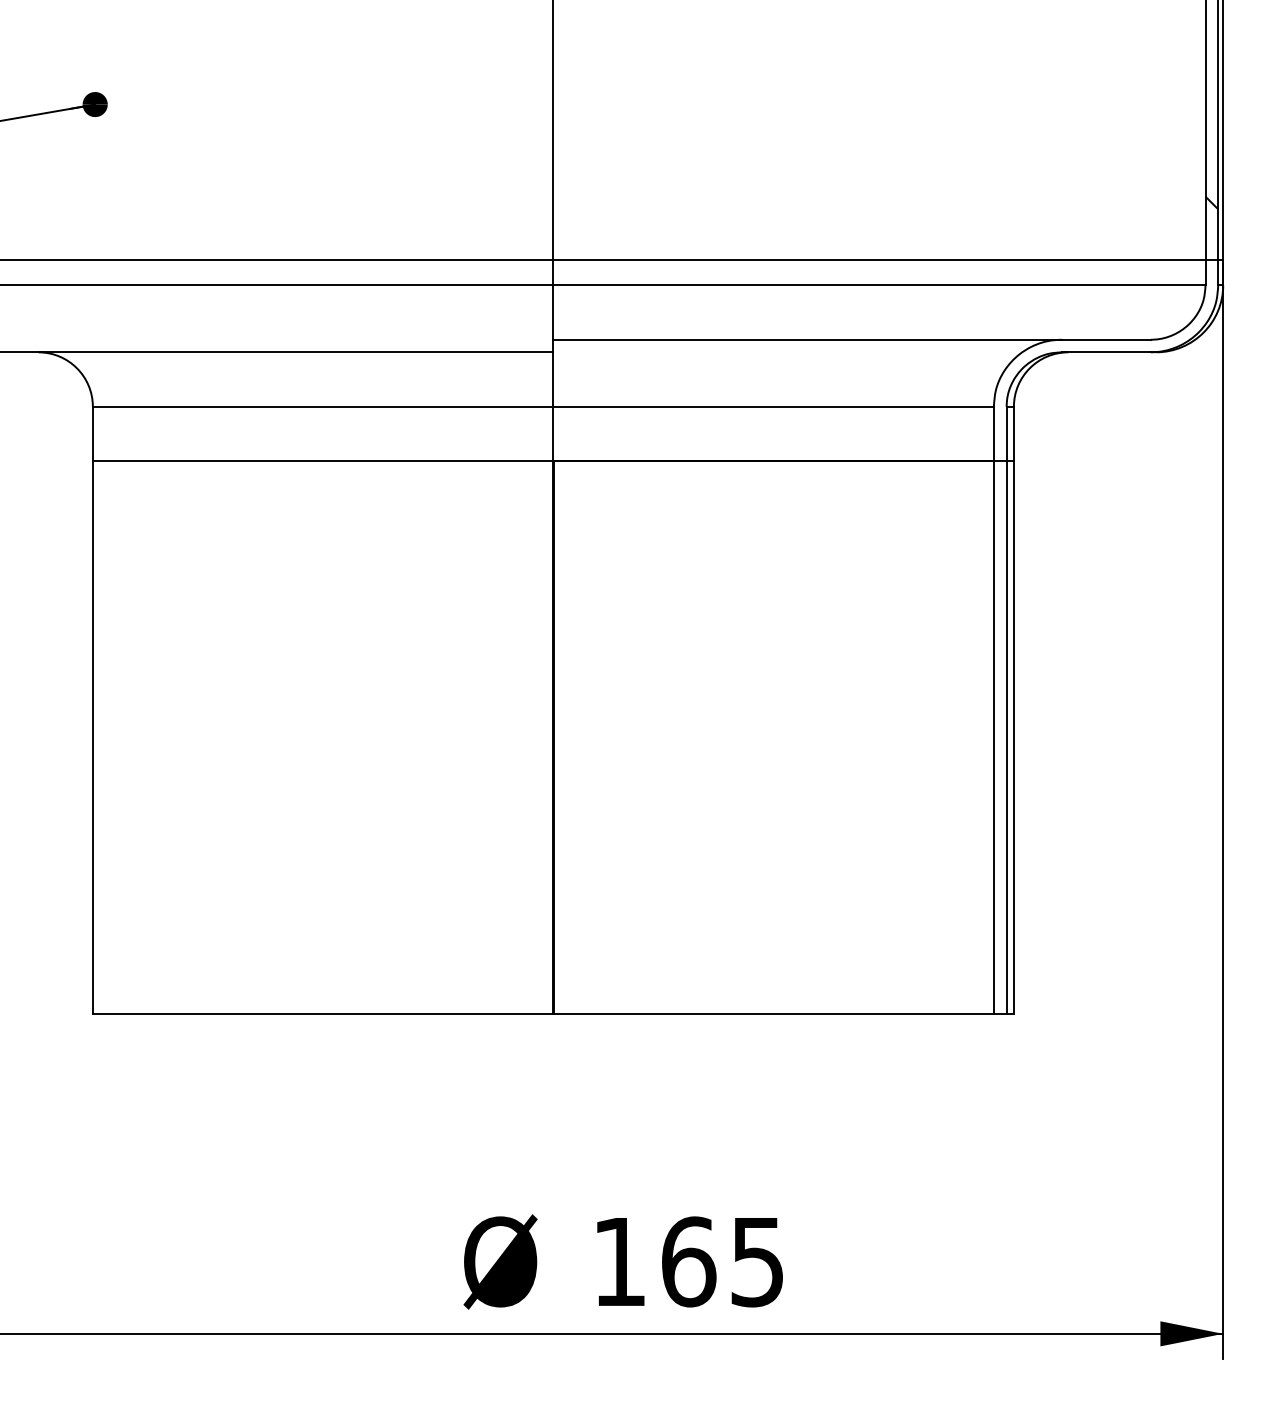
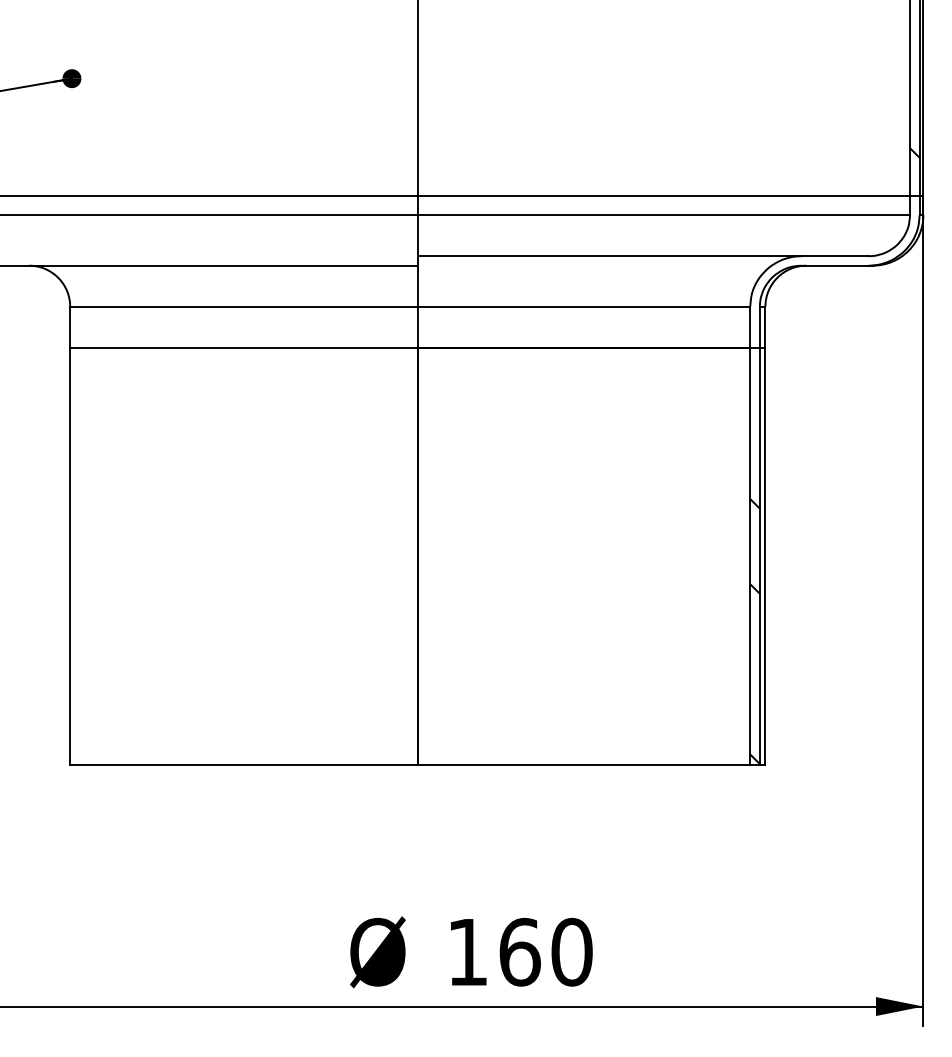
hatch: (999, 836) -> (754, 631), added
text: (757, 1261) -> (571, 951), 165 -> 160

